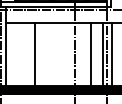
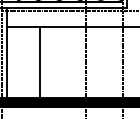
line: (91, 53) -> (104, 61), removed
line: (102, 53) -> (117, 61), removed
line: (111, 53) -> (127, 61), removed

